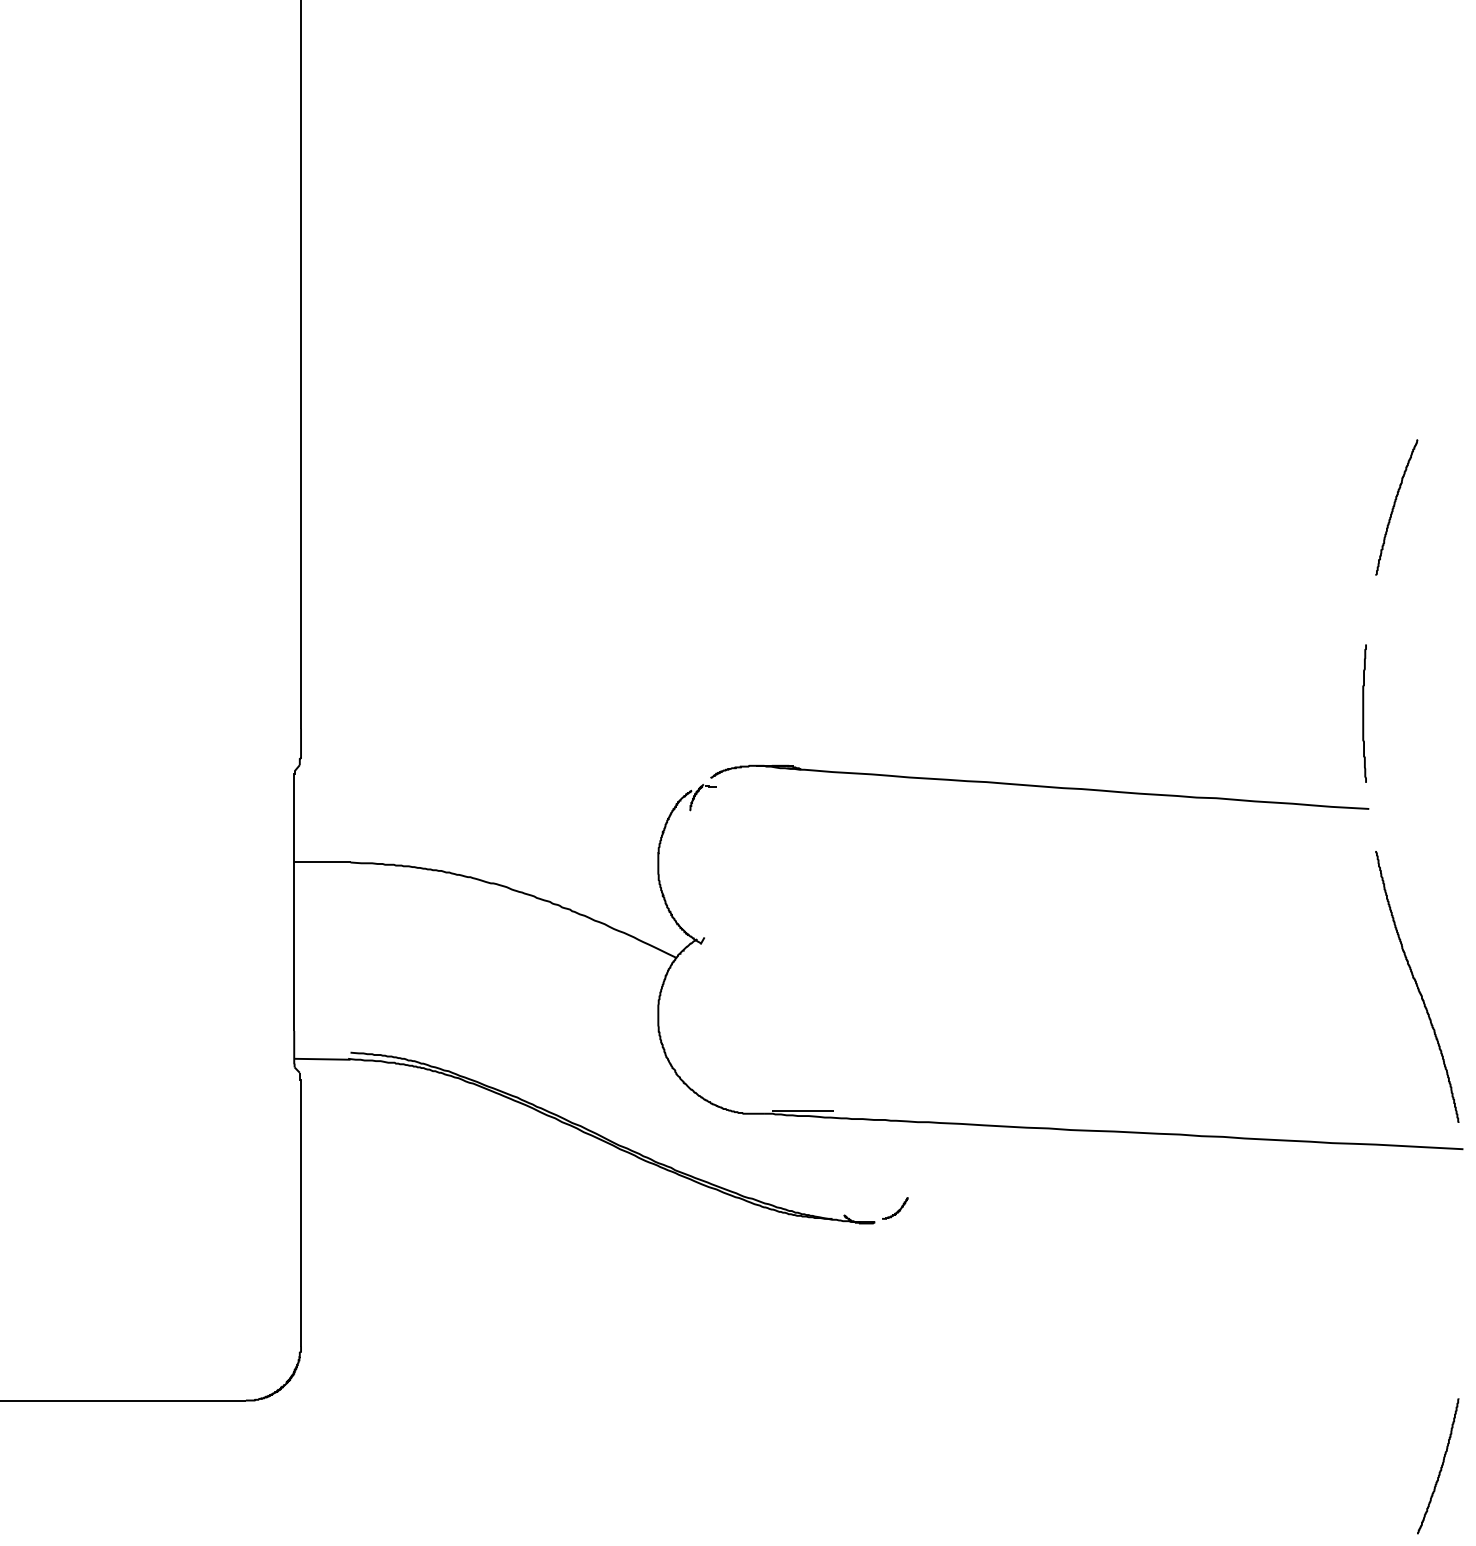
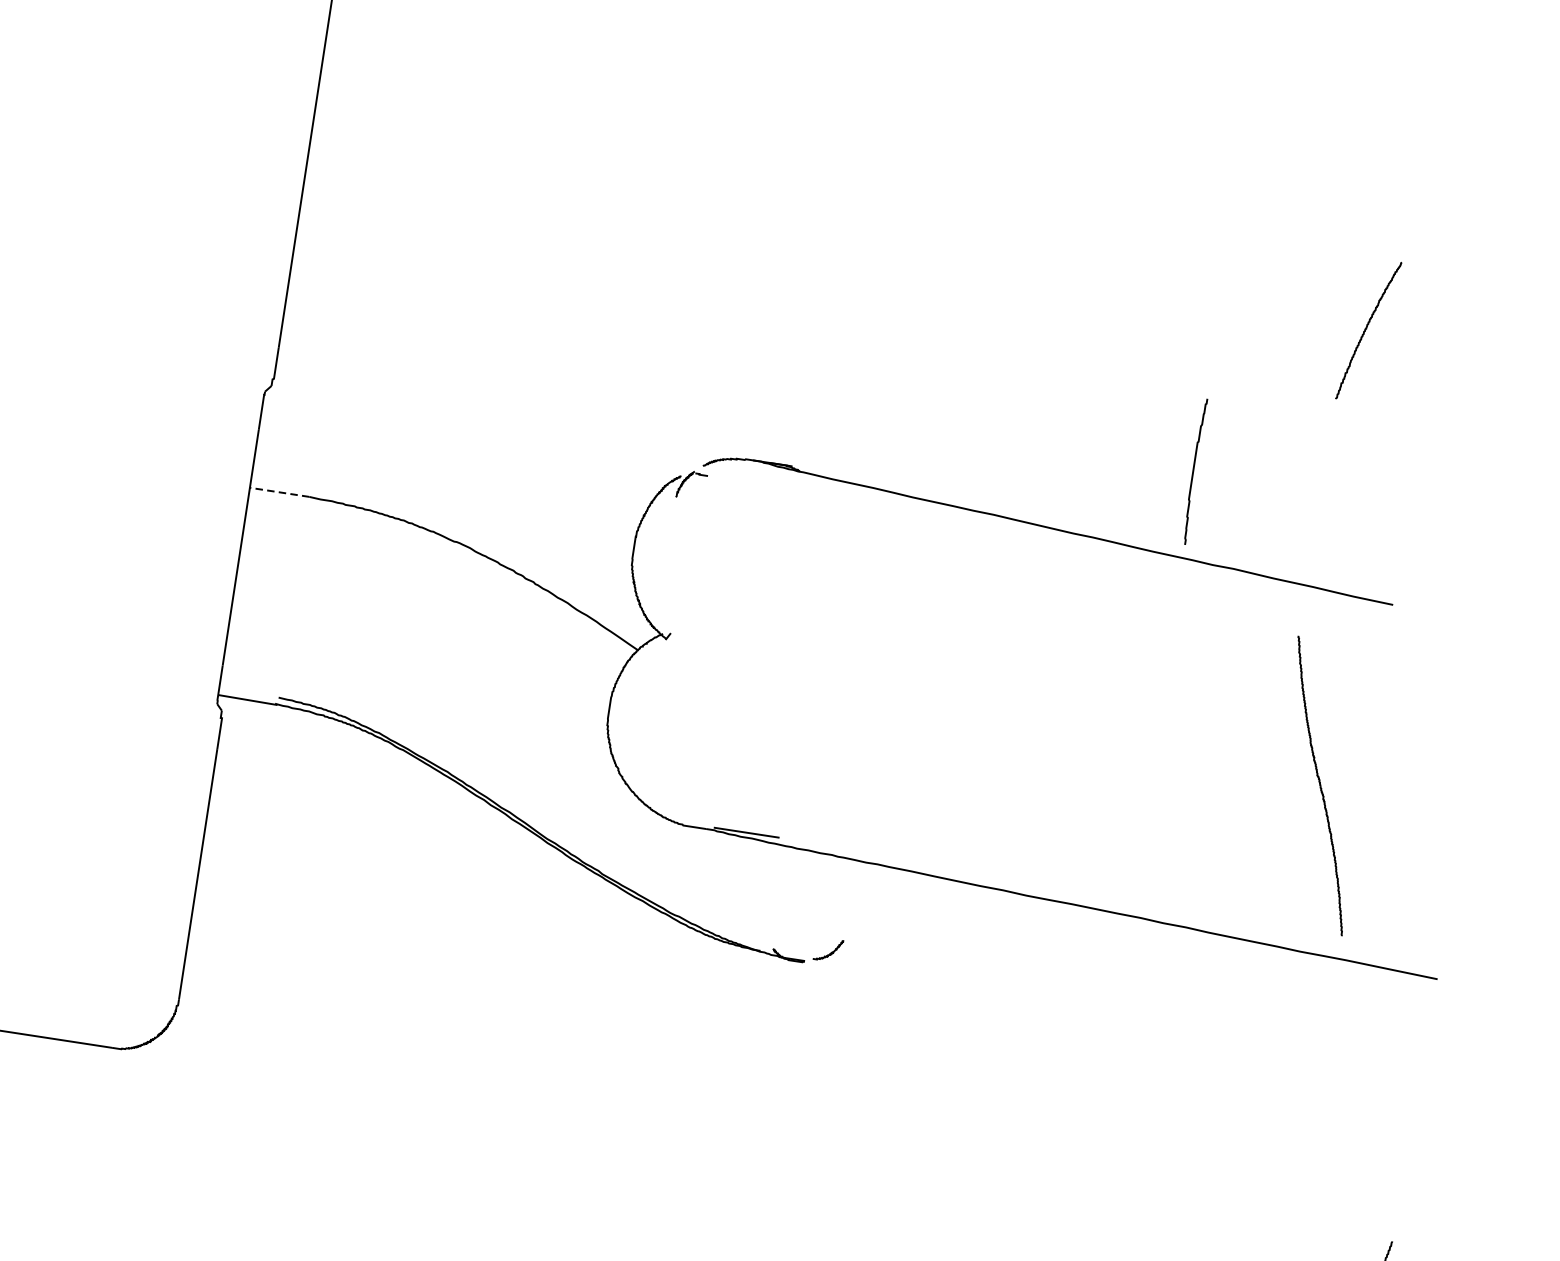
curve: (1394, 507) -> (1366, 330), moved
curve: (1364, 713) -> (1194, 471), moved
line: (321, 862) -> (278, 492), solid -> dashed
part: (1417, 986) -> (1320, 785), moved

